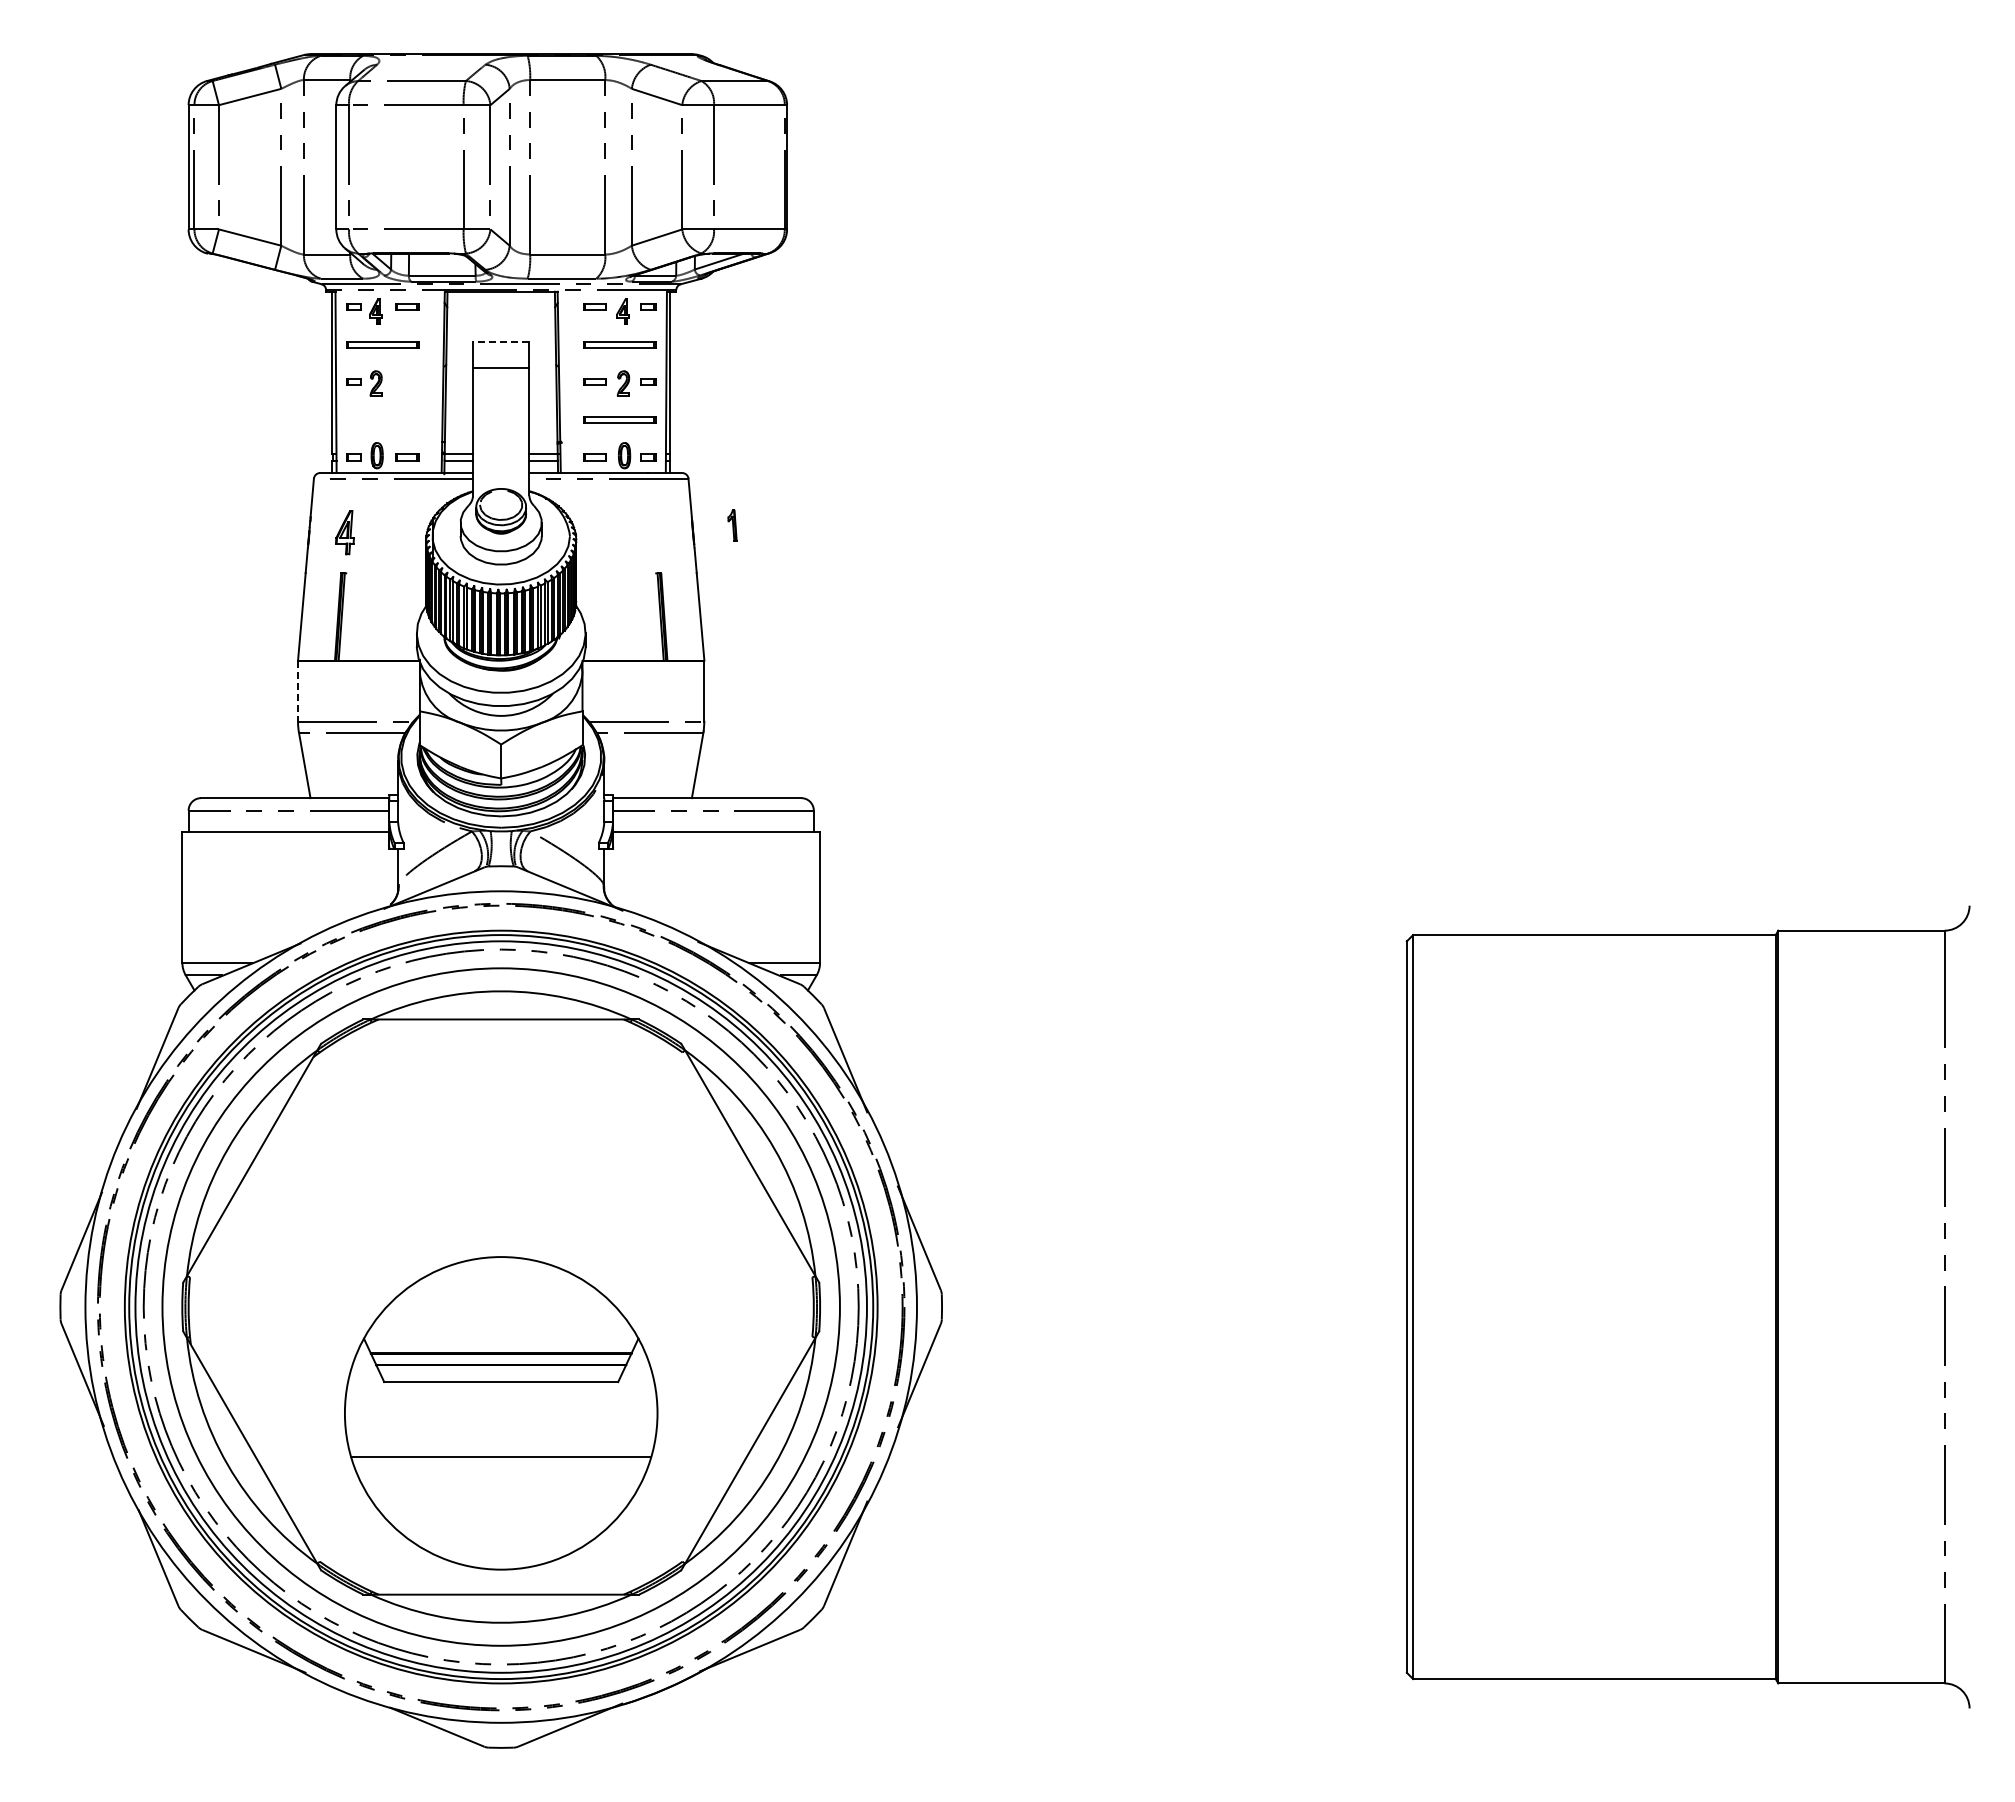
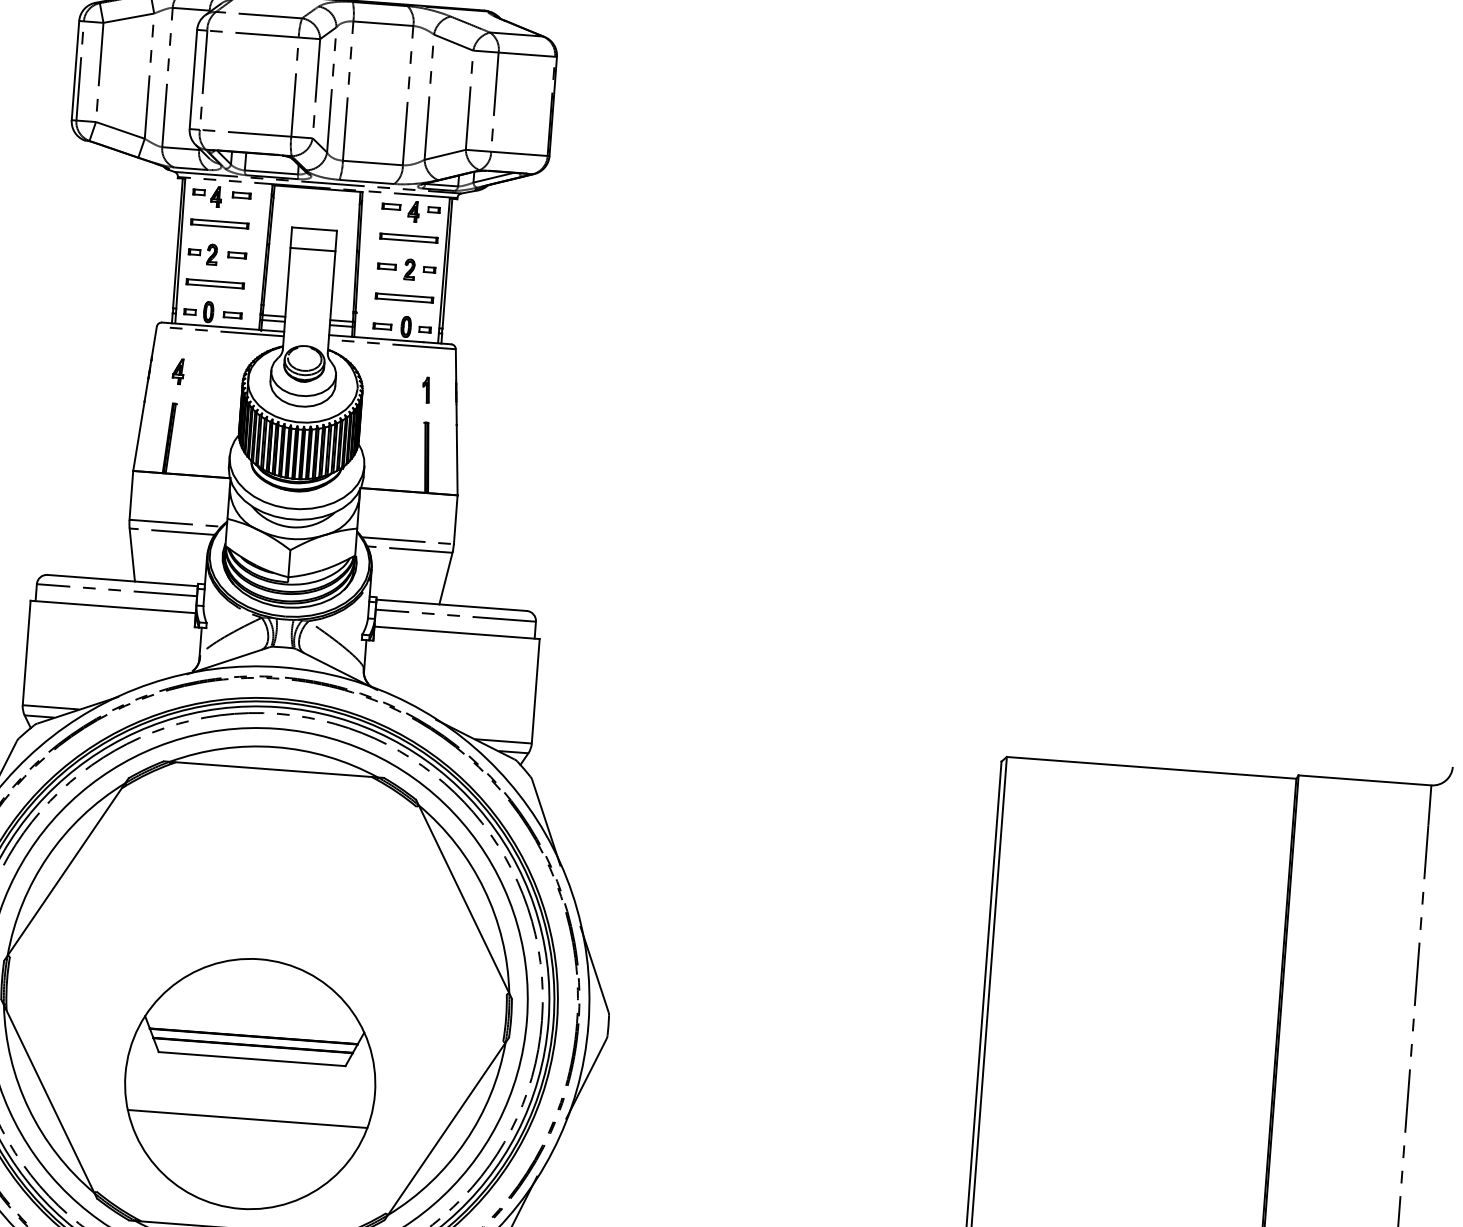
line: (500, 342) -> (313, 229), dashed -> solid
part: (407, 381) -> (237, 254), added
part: (382, 419) -> (215, 283), added
part: (732, 525) -> (426, 390), moved
part: (344, 532) -> (178, 371), size x0.71
line: (298, 691) -> (131, 495), dashed -> solid

